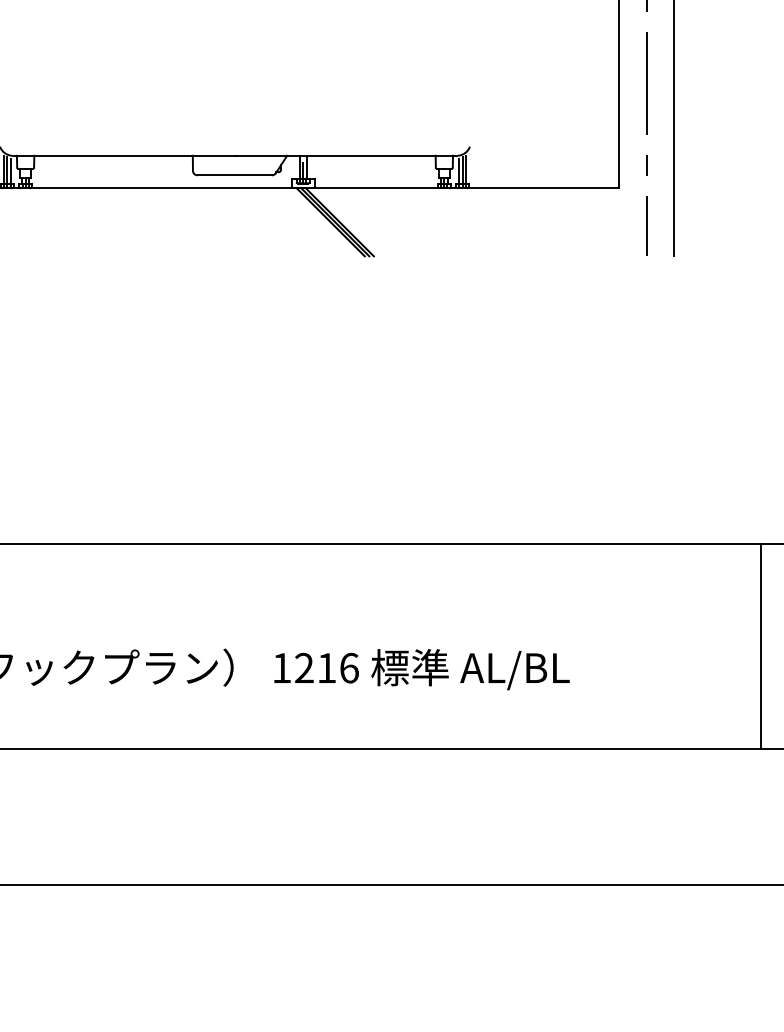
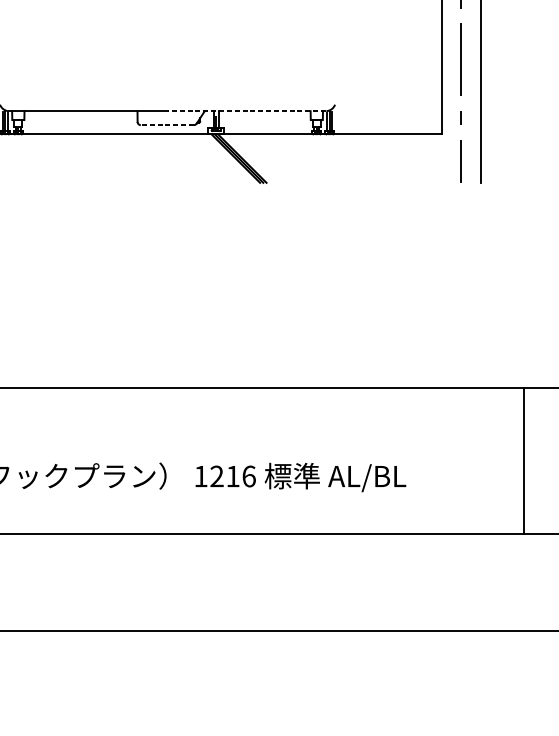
line: (345, 155) -> (246, 110), solid -> dashed
line: (234, 175) -> (167, 125), solid -> dashed
line: (760, 646) -> (523, 461), moved

